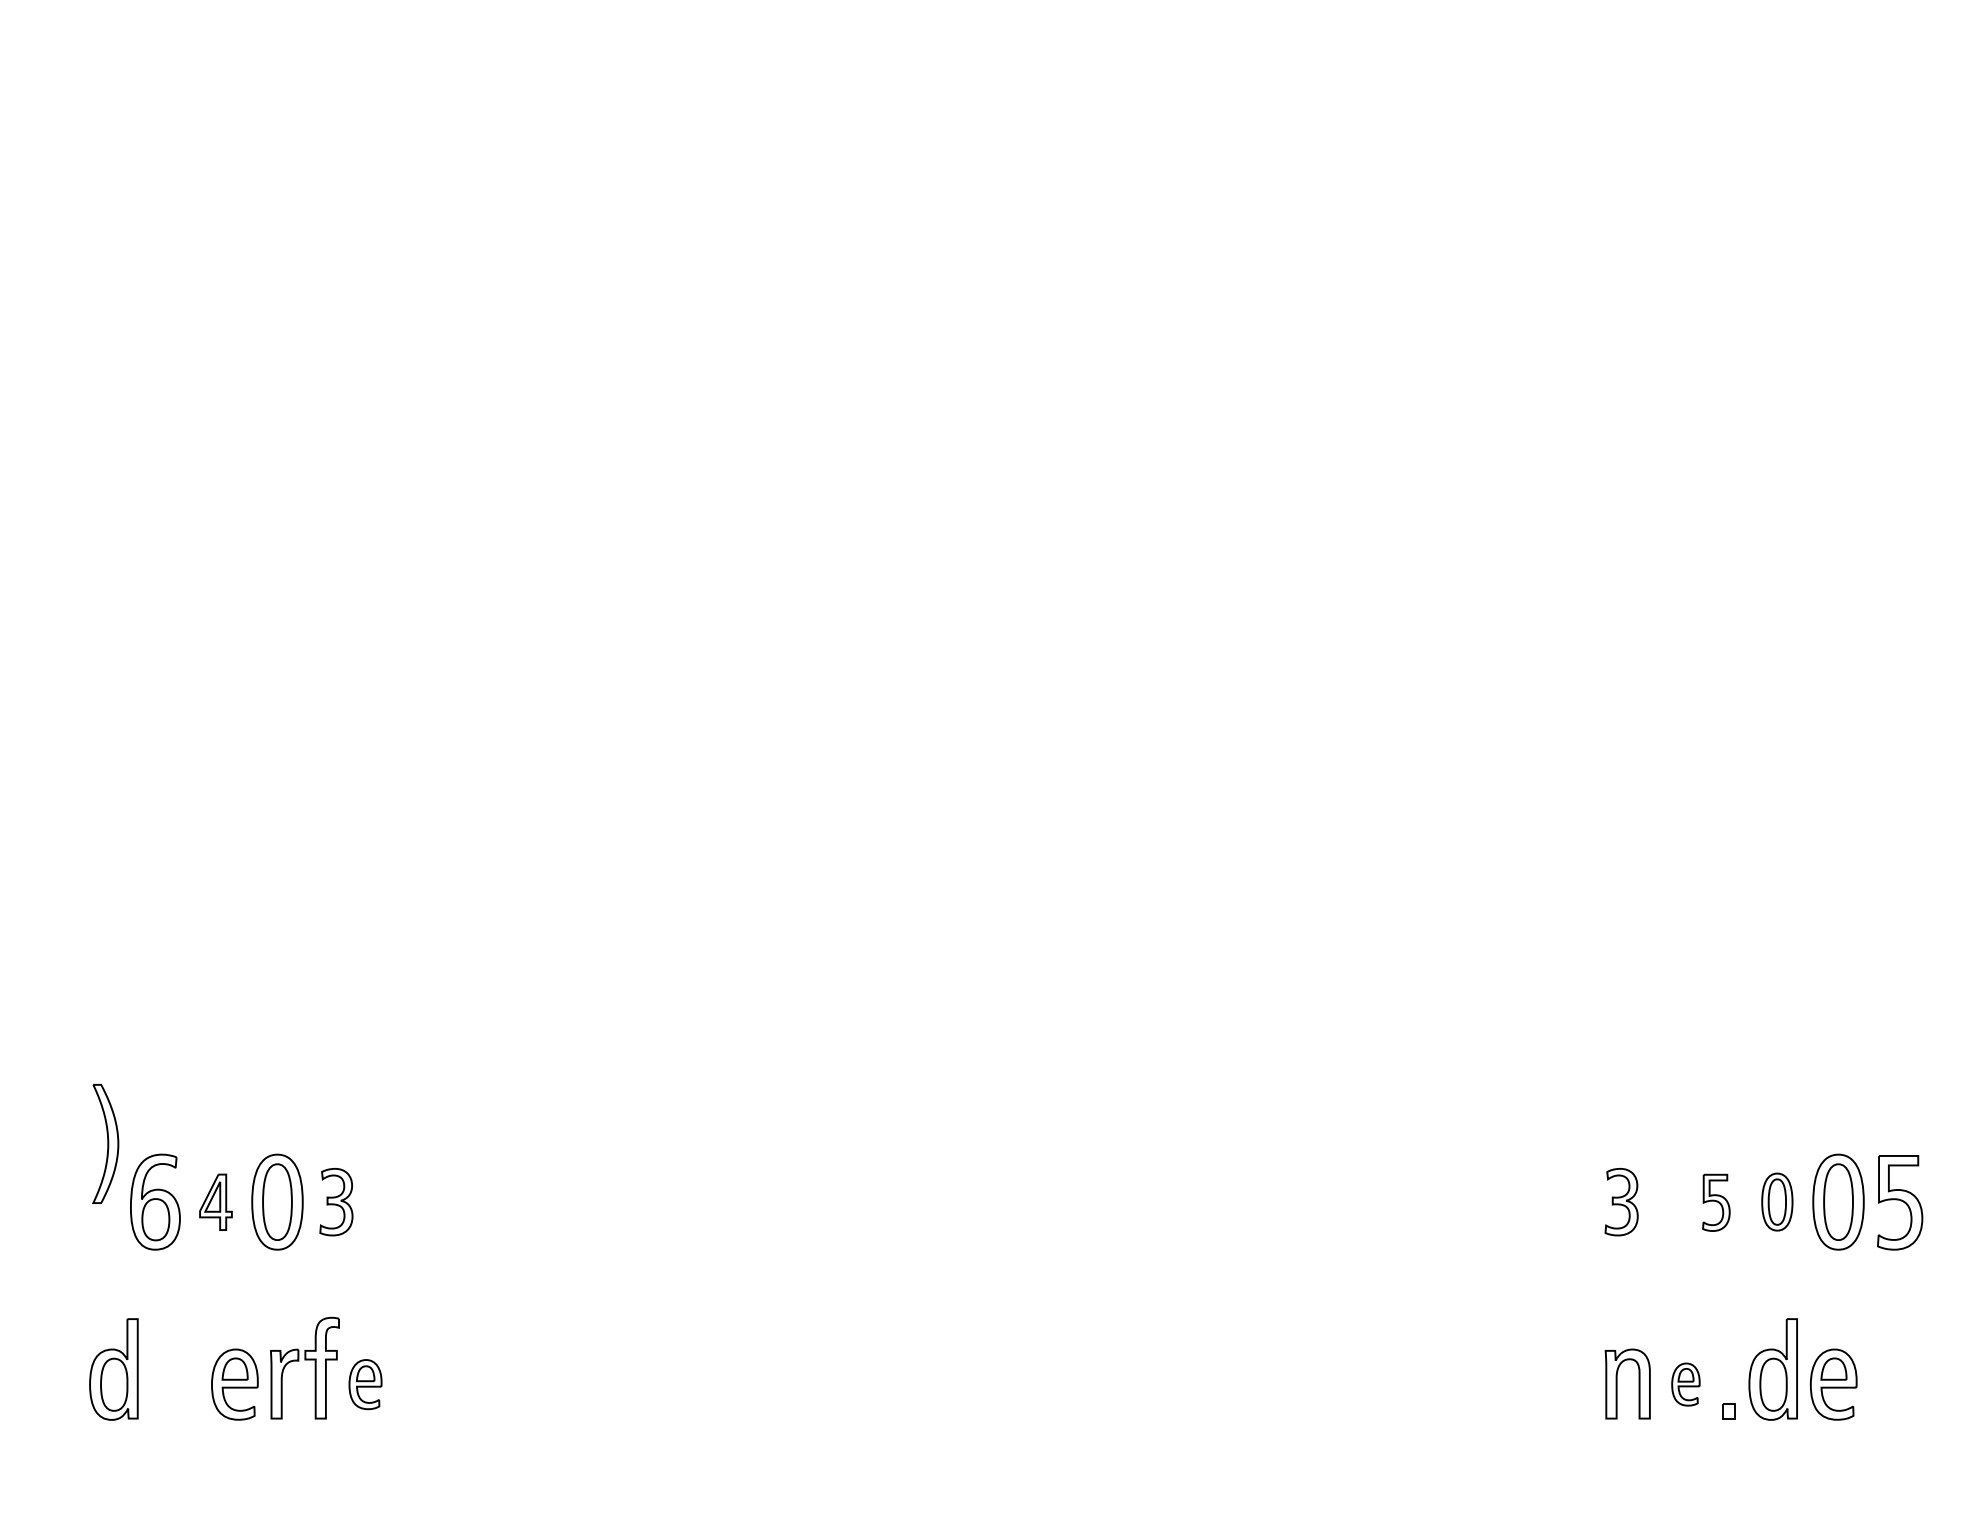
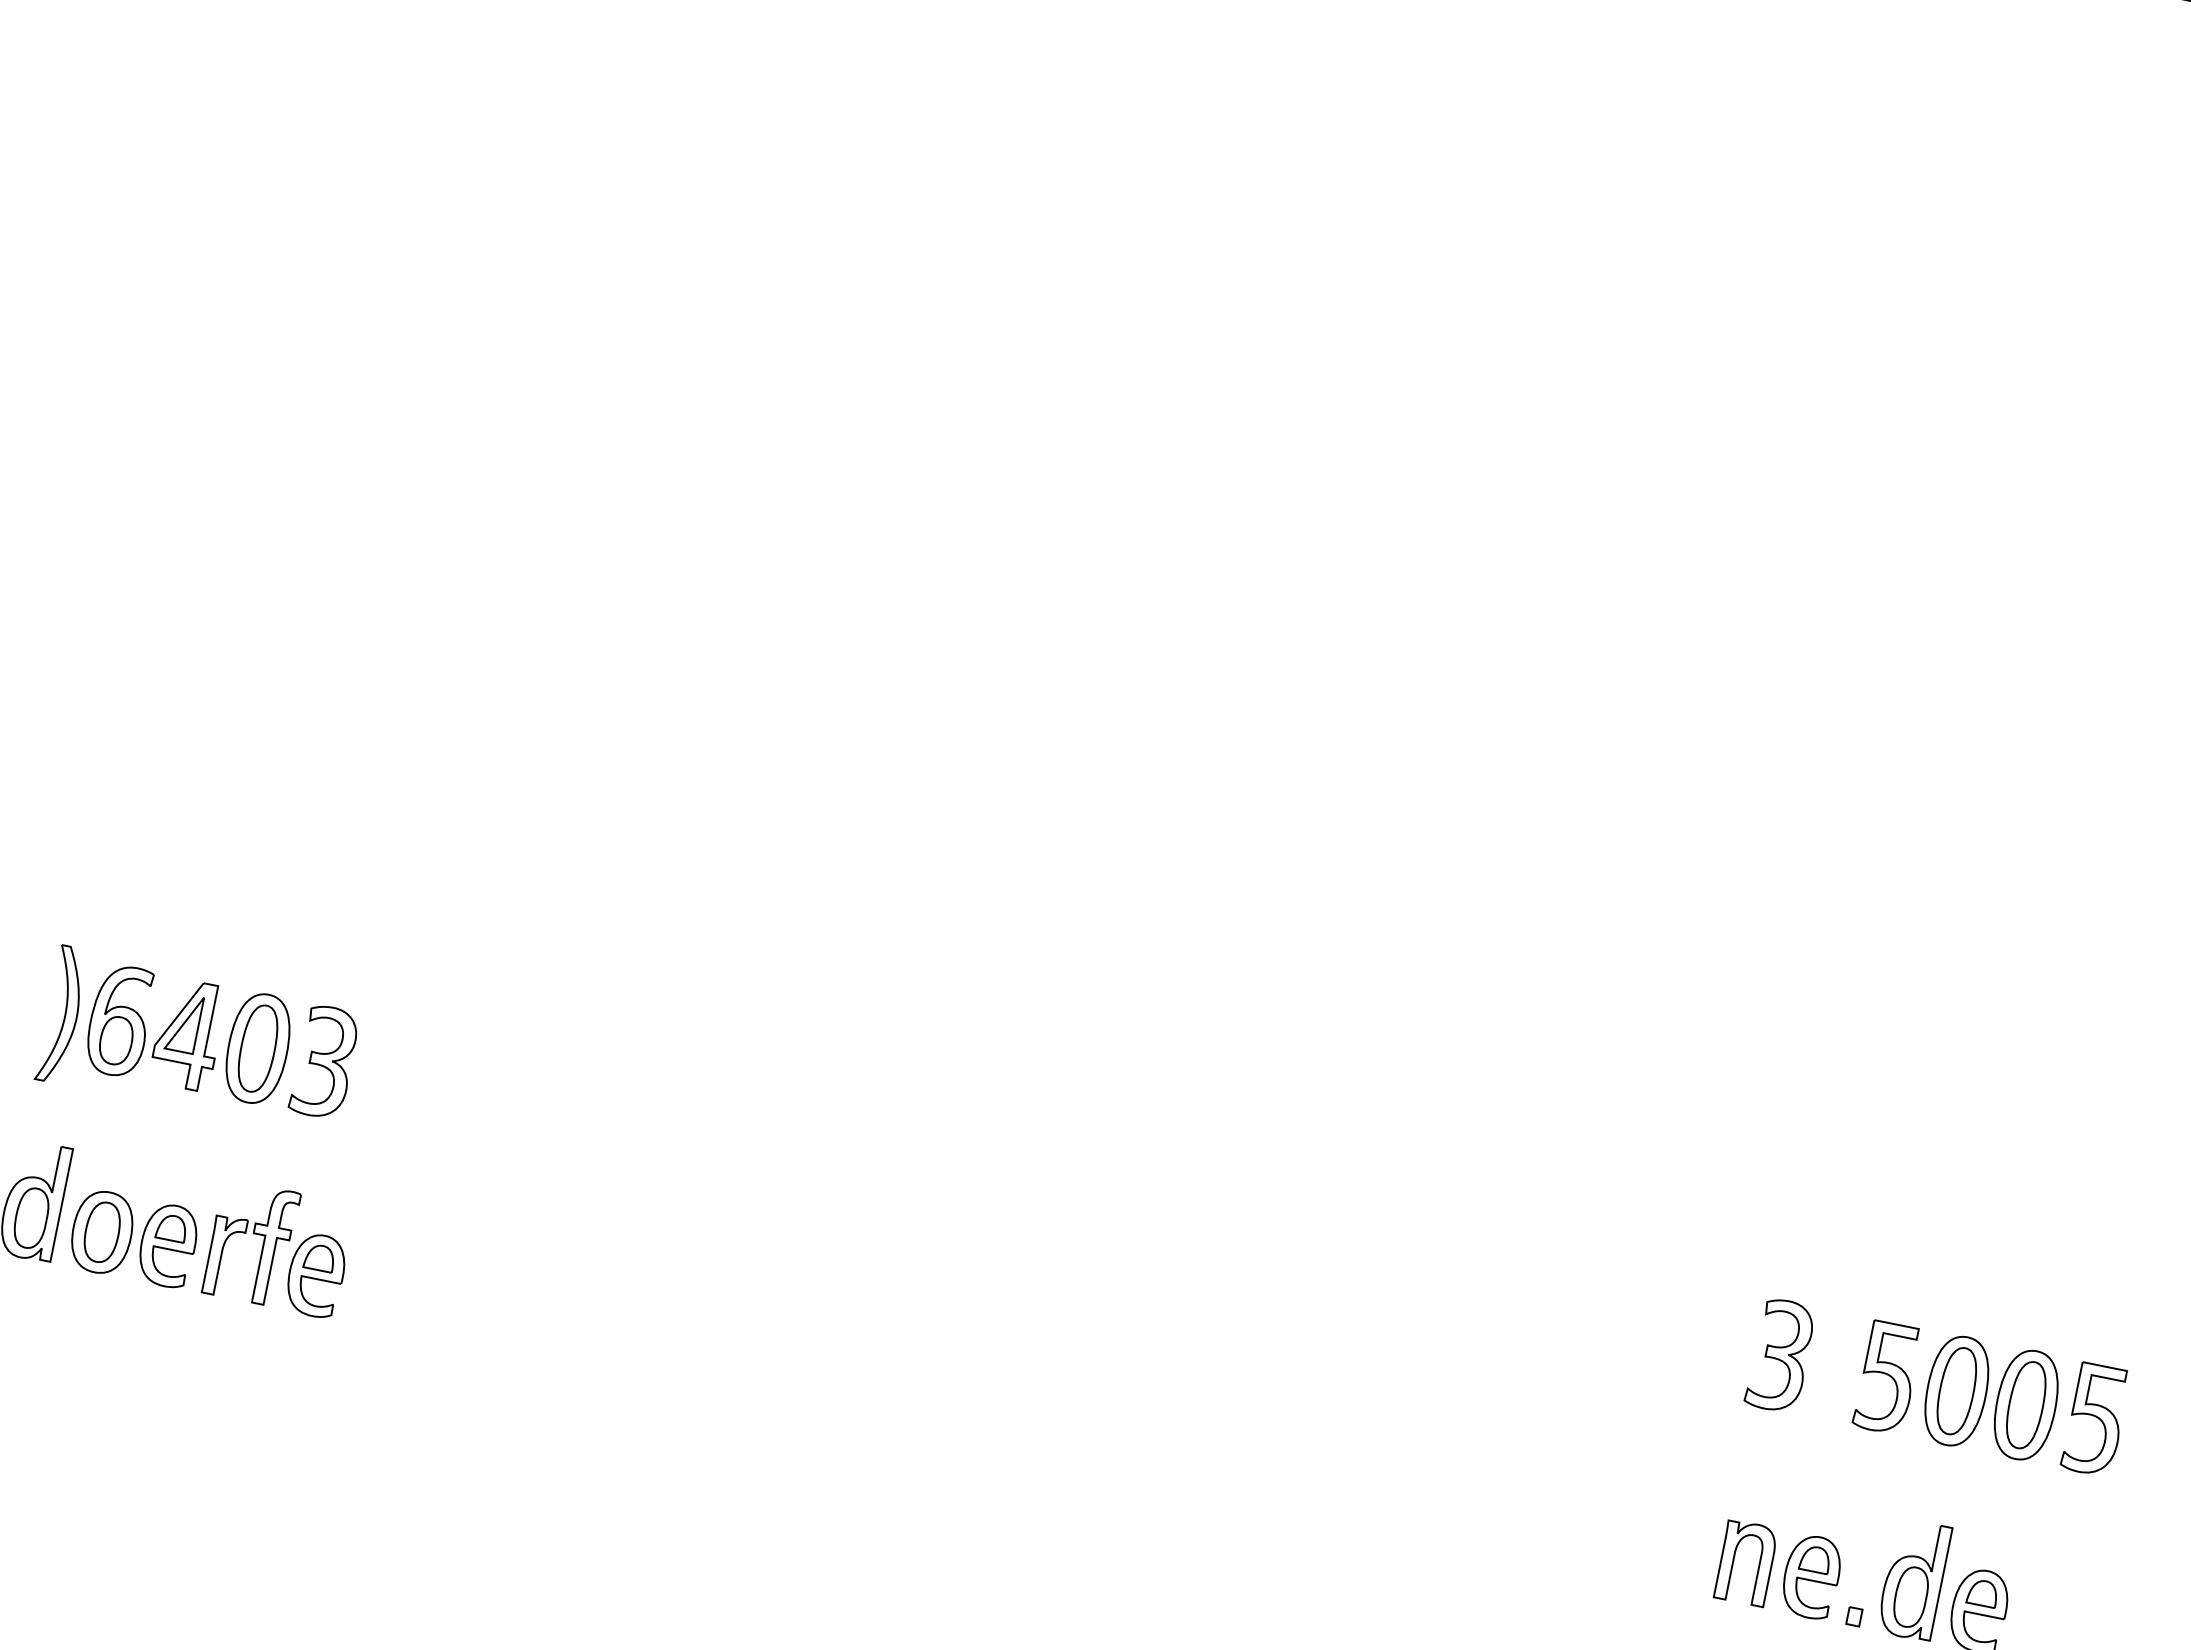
part: (105, 1143) -> (62, 1014), moved
part: (336, 1201) -> (325, 1061), size x1.43
part: (1621, 1201) -> (1780, 1354), size x1.43
part: (1777, 1201) -> (1957, 1390), size x1.67
part: (215, 1202) -> (187, 1034), size x1.67
part: (1716, 1202) -> (1887, 1377), size x1.67
part: (176, 1384) -> (102, 1232), added
part: (365, 1384) -> (316, 1275), size x1.43
part: (1685, 1384) -> (1811, 1576), size x1.67

